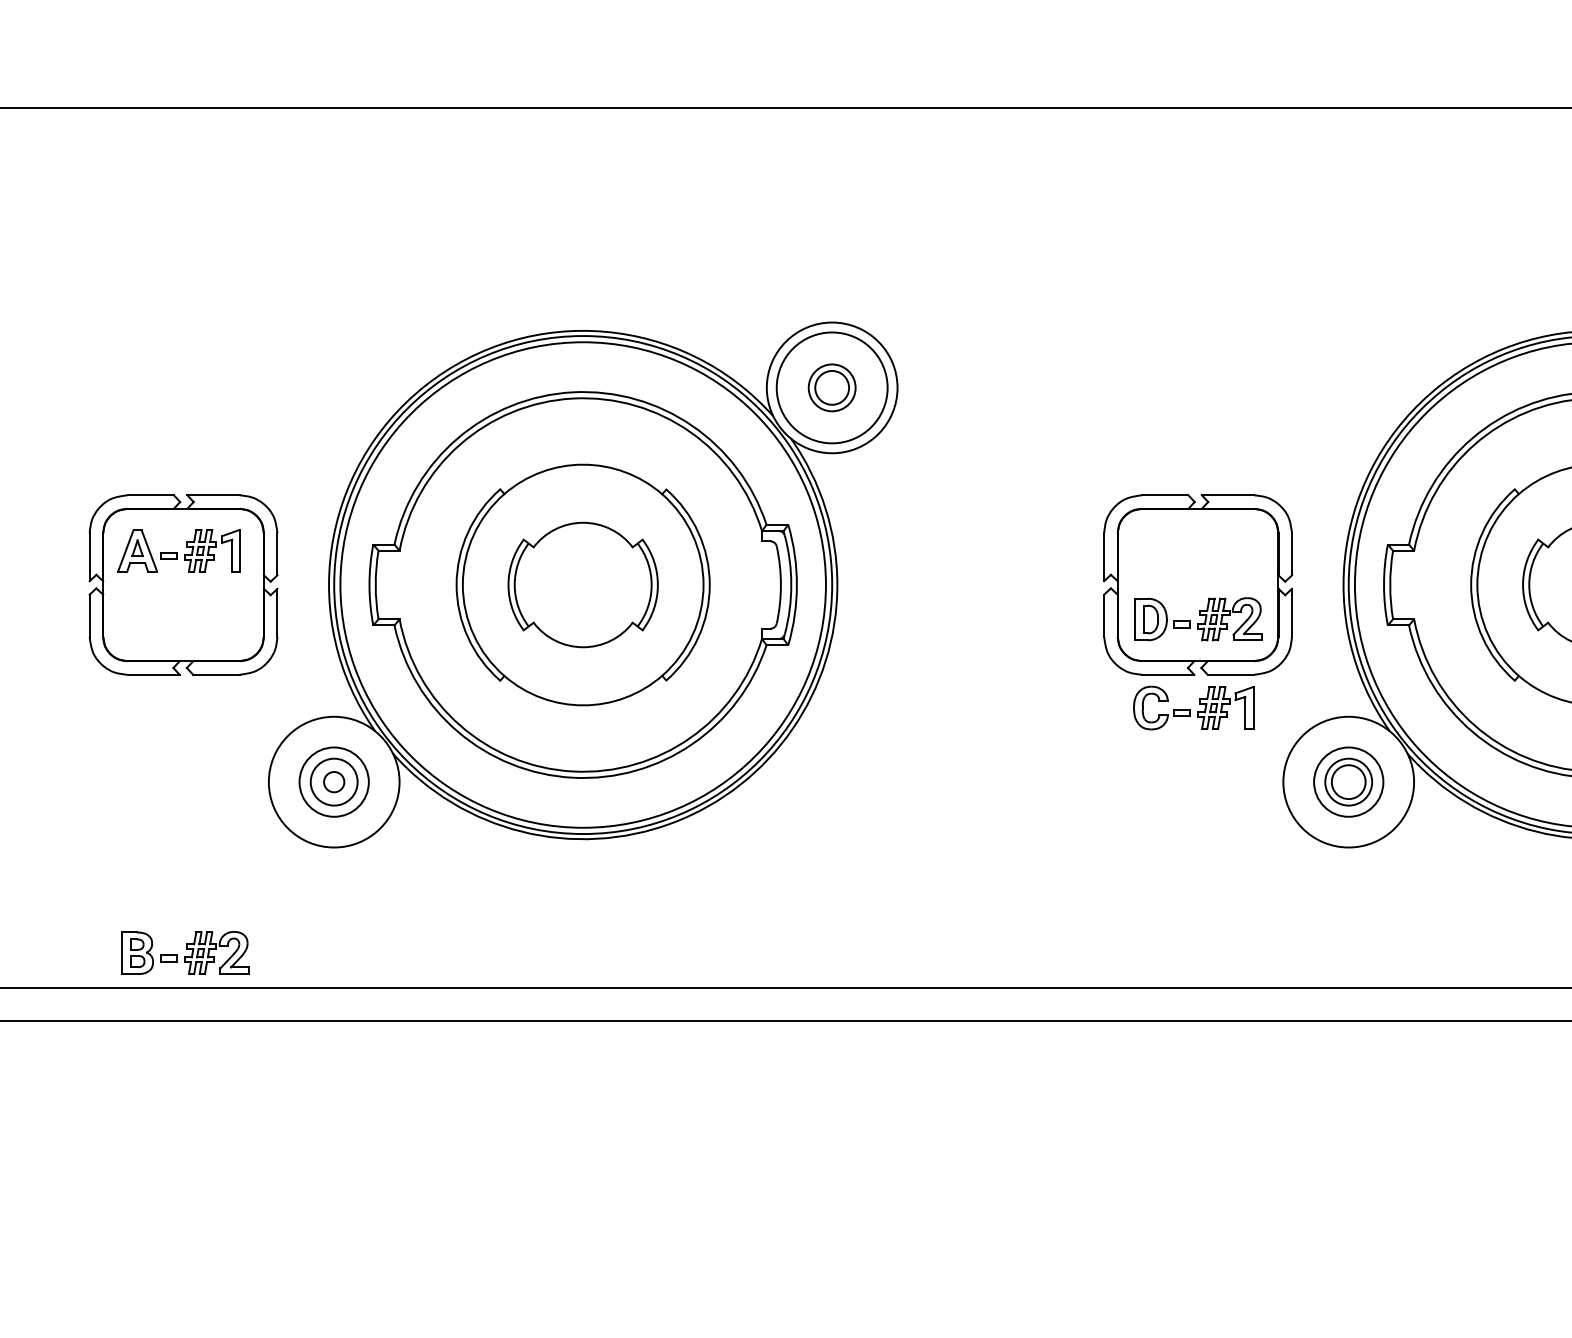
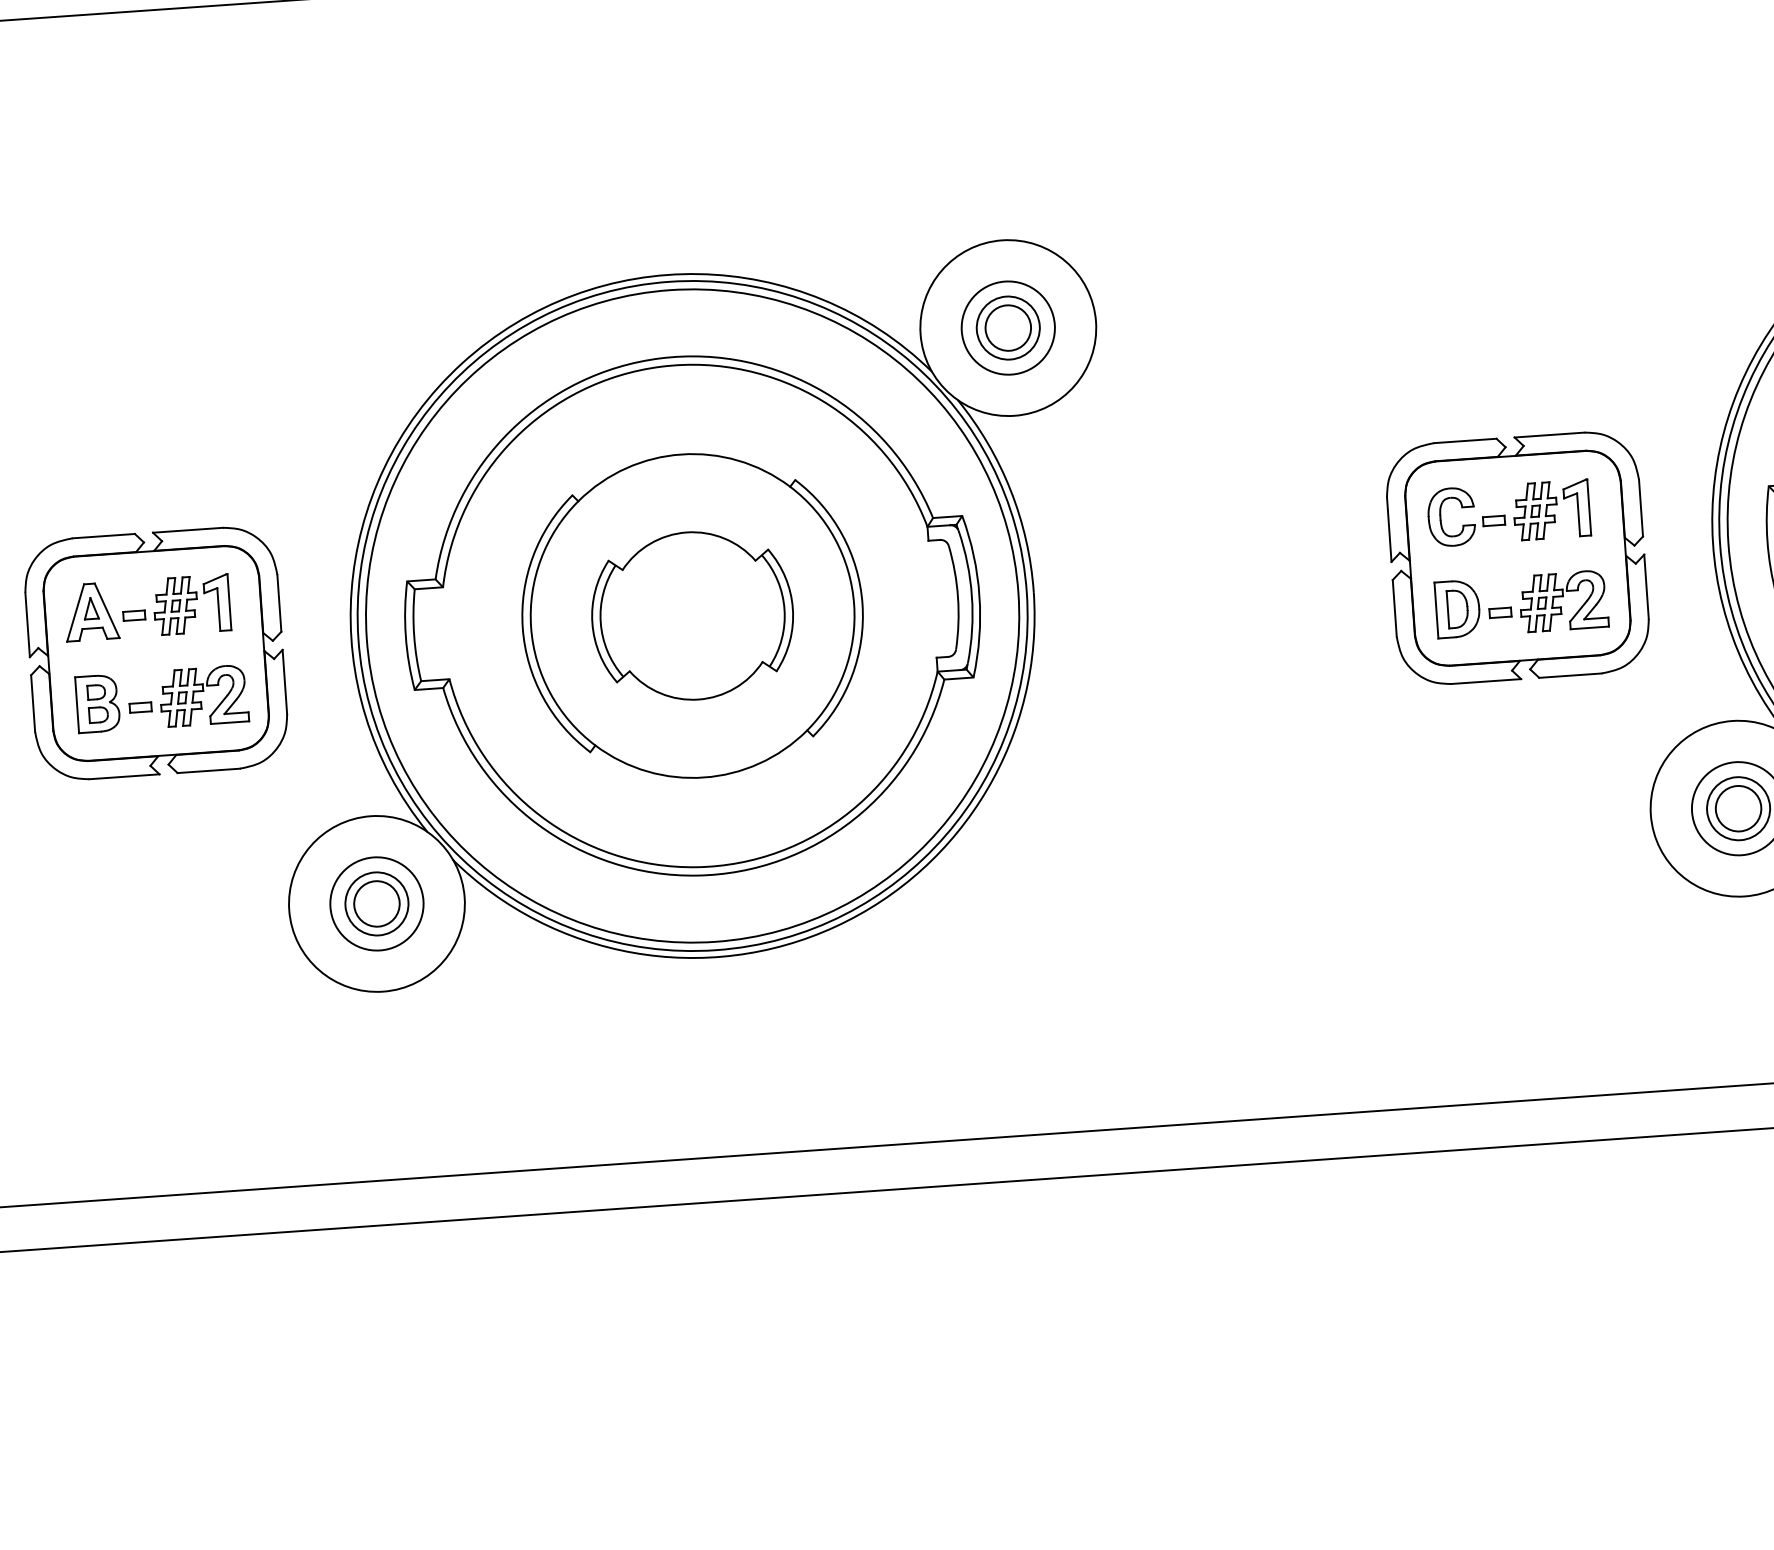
circle: (831, 387) -> (1007, 327), size x0.62
part: (1193, 707) -> (1508, 512), moved
circle: (334, 782) -> (377, 904), size x1.67
part: (185, 953) -> (162, 699), moved

